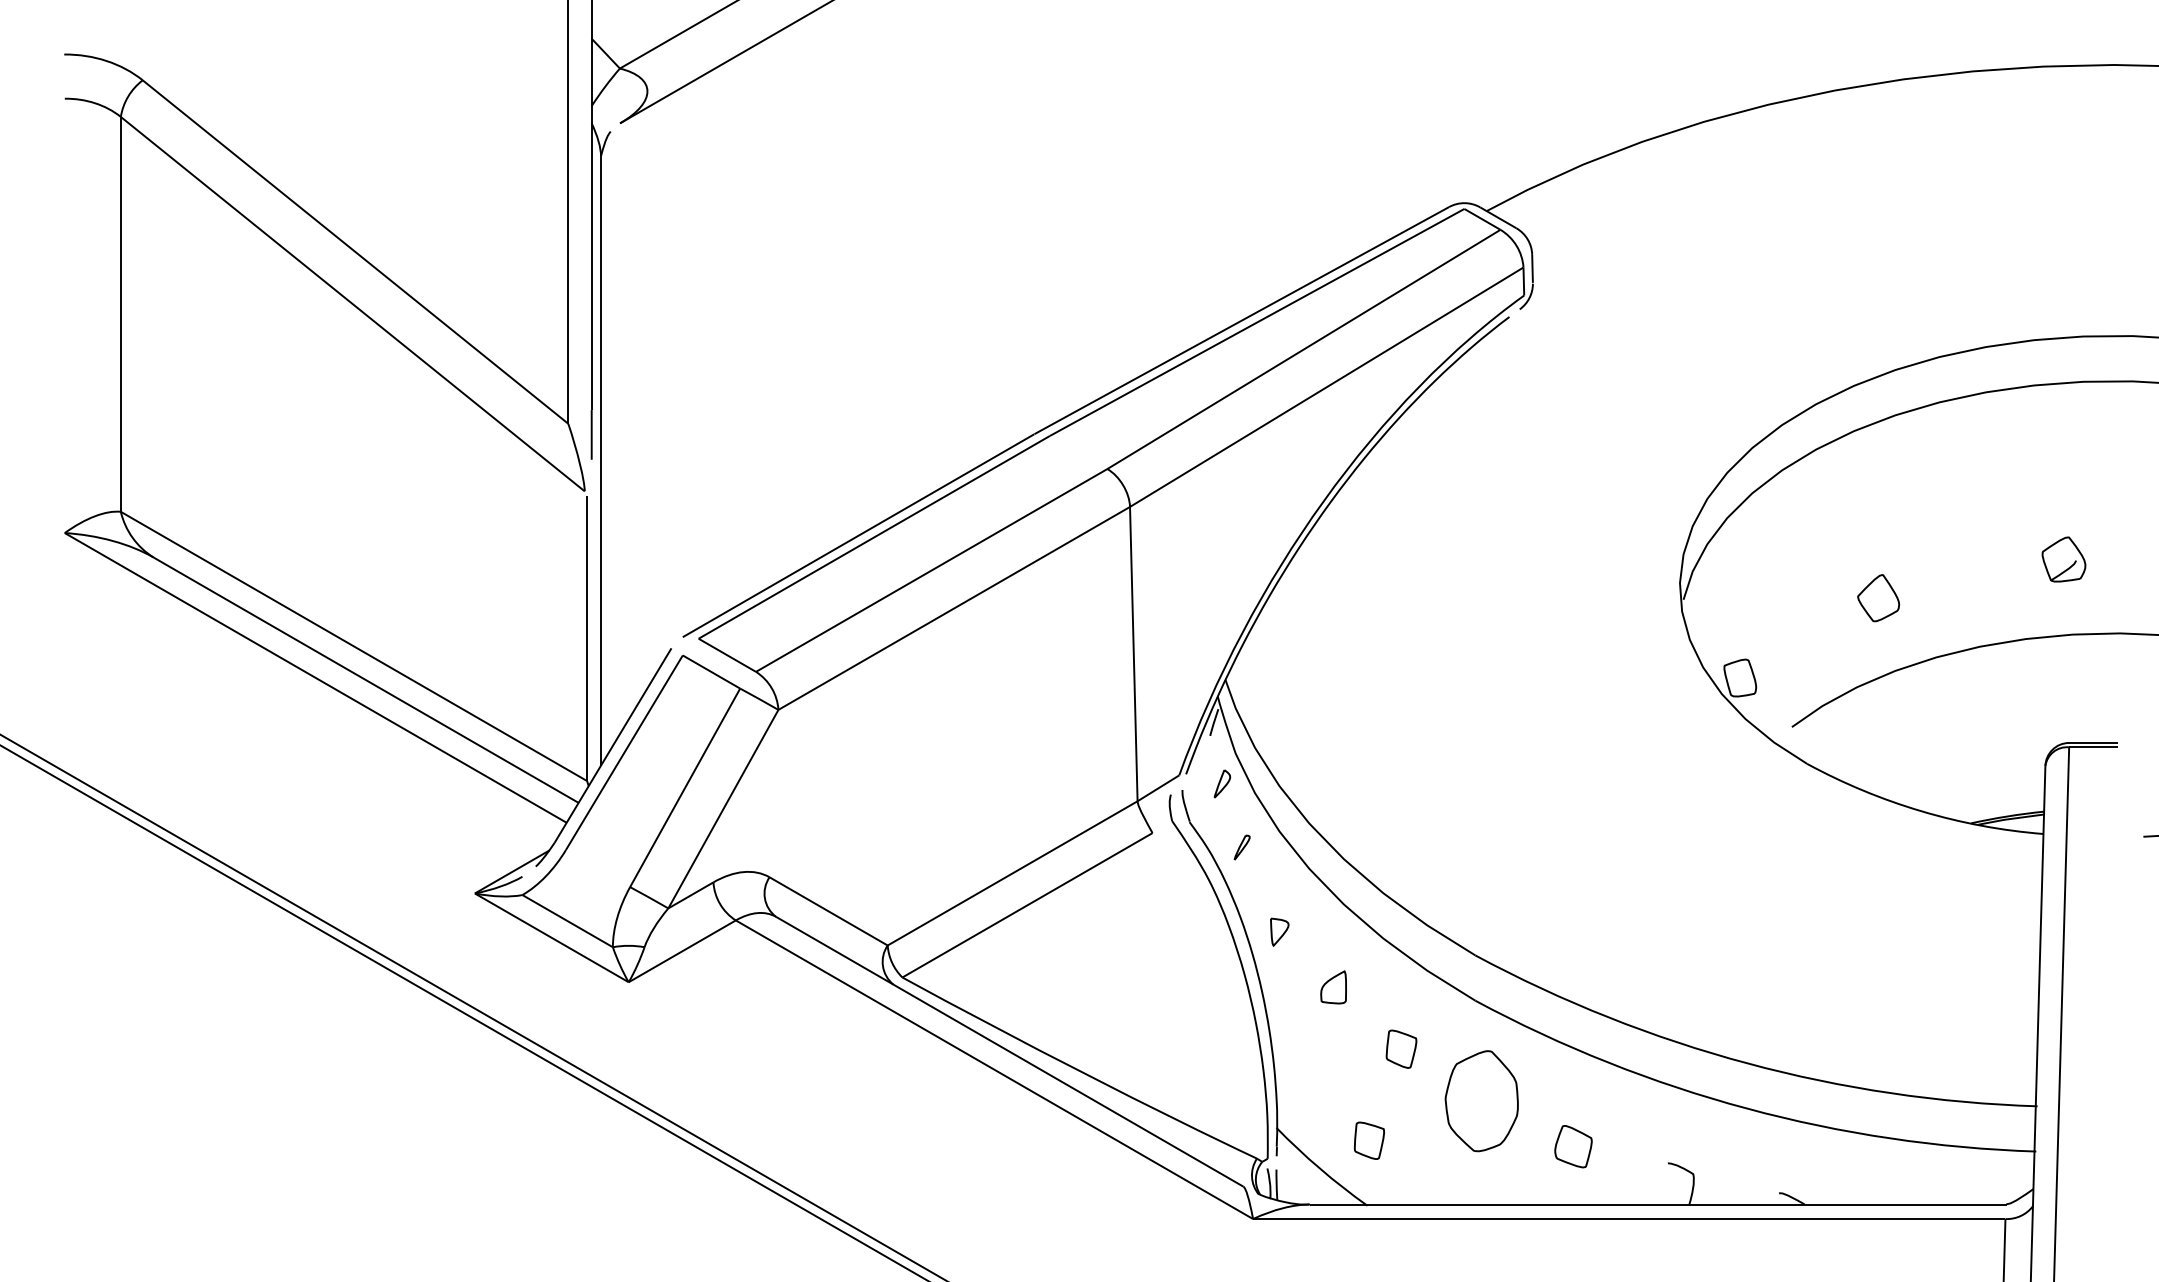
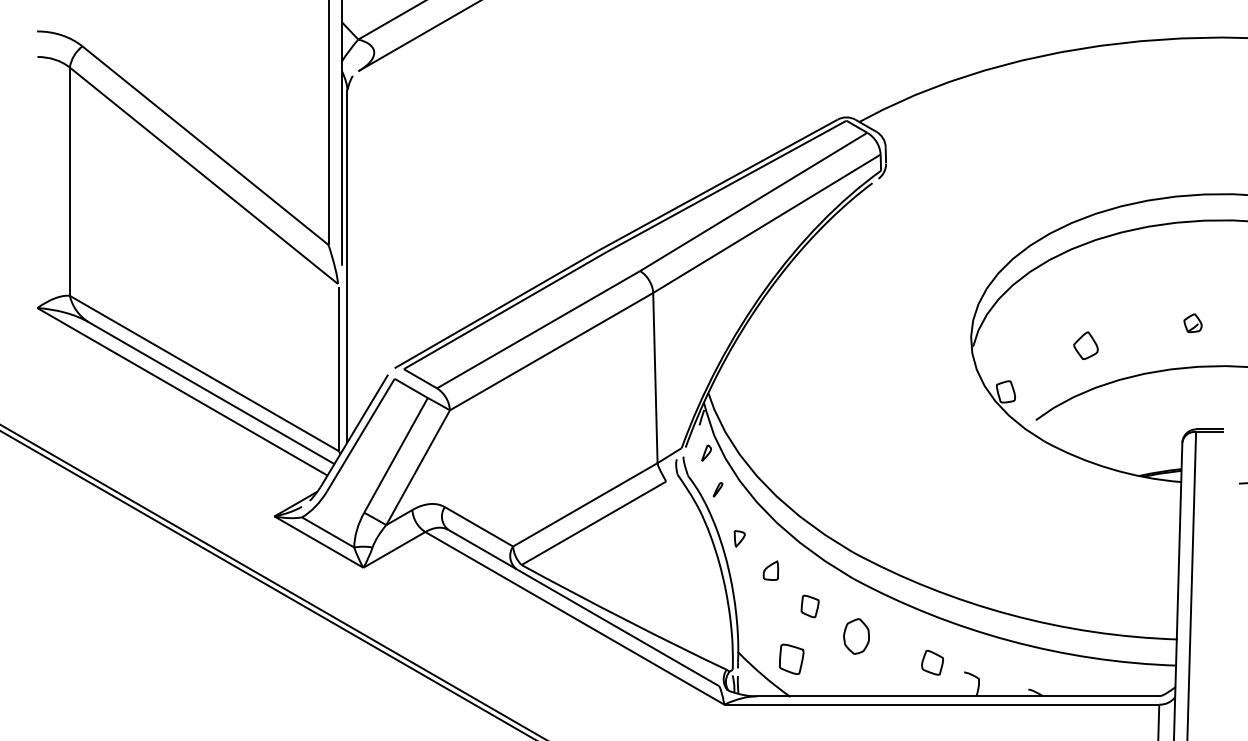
part: (2062, 557) -> (1192, 322), size x0.7
part: (1481, 1101) -> (856, 636), size x0.6
part: (1369, 1140) -> (791, 659), size x1.4
part: (1573, 1146) -> (932, 662), moved

